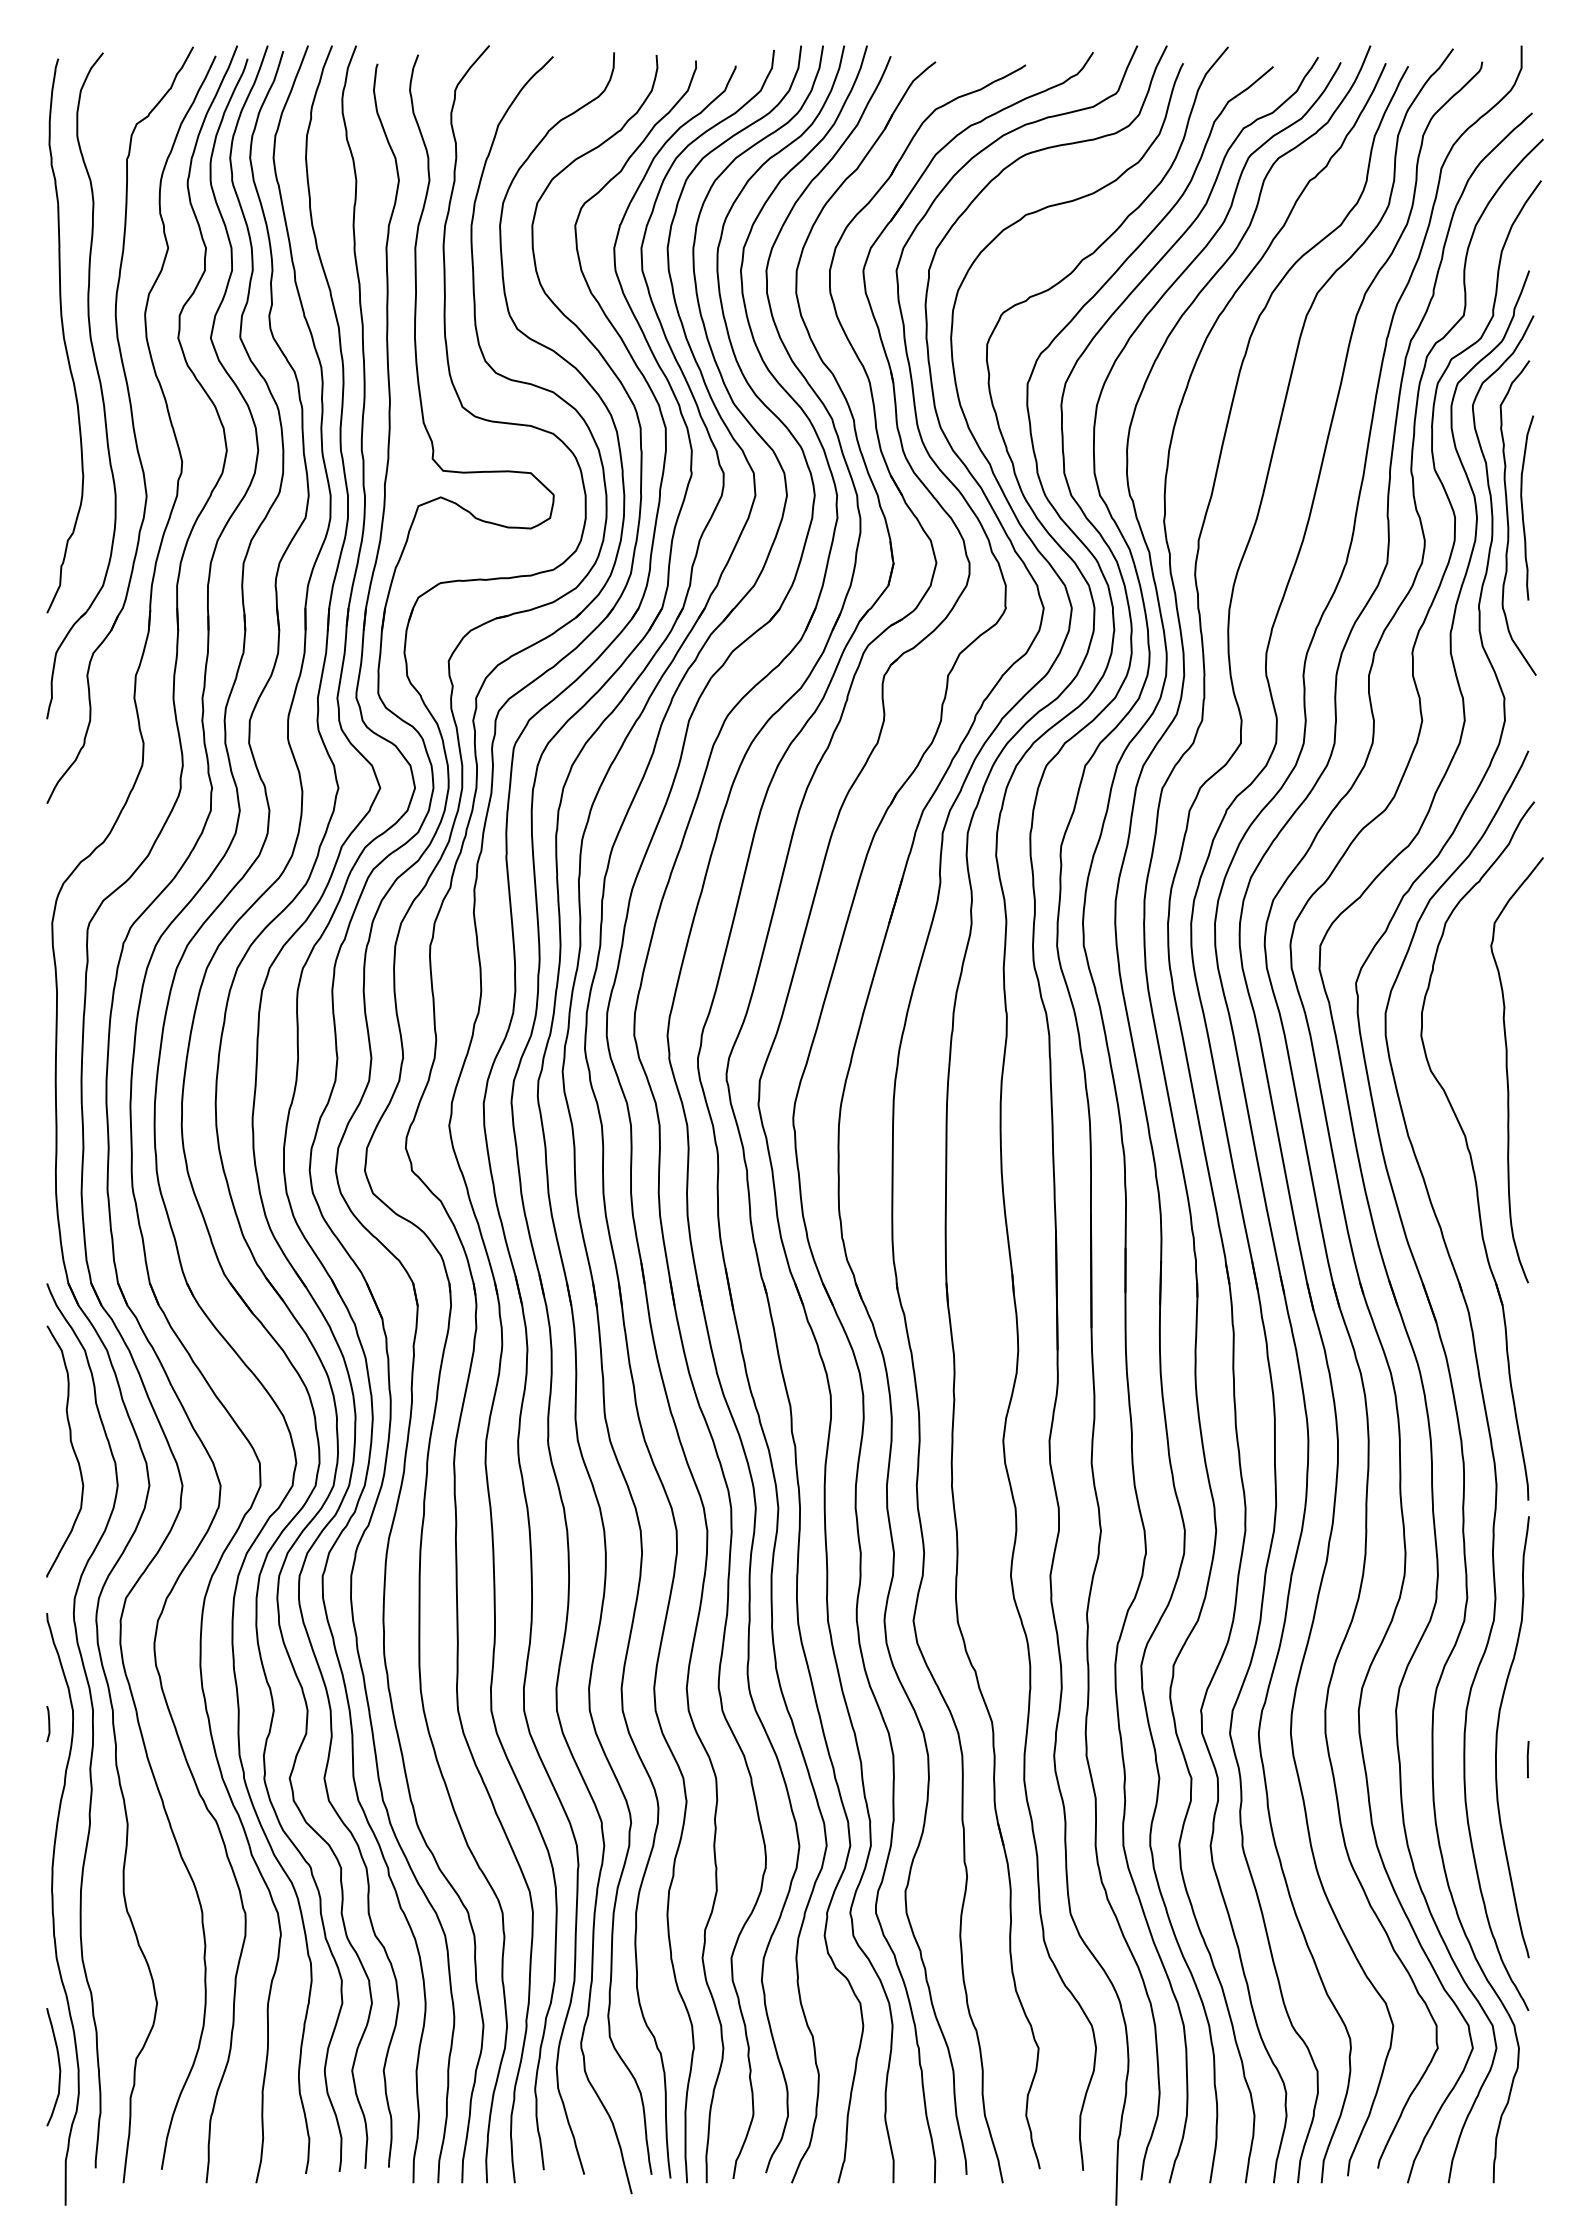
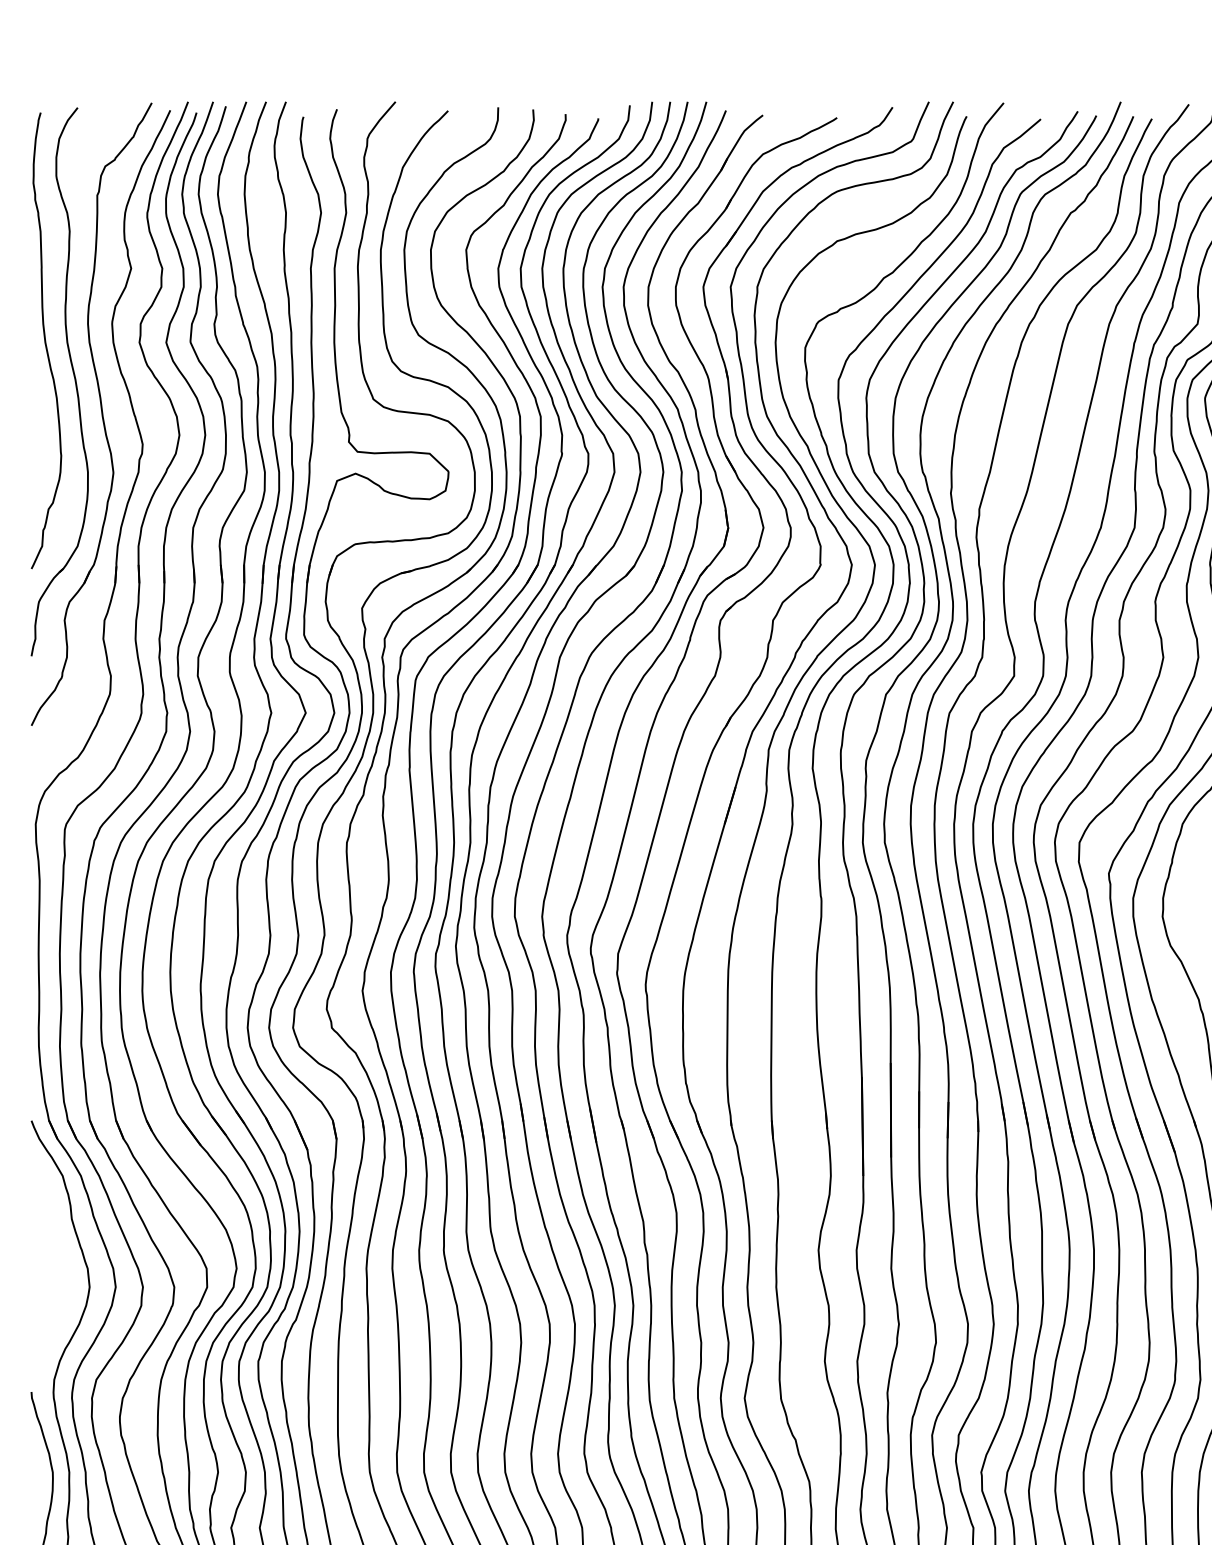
curve: (72, 1449) -> (52, 1257), removed
line: (48, 1724) -> (32, 1483), removed

